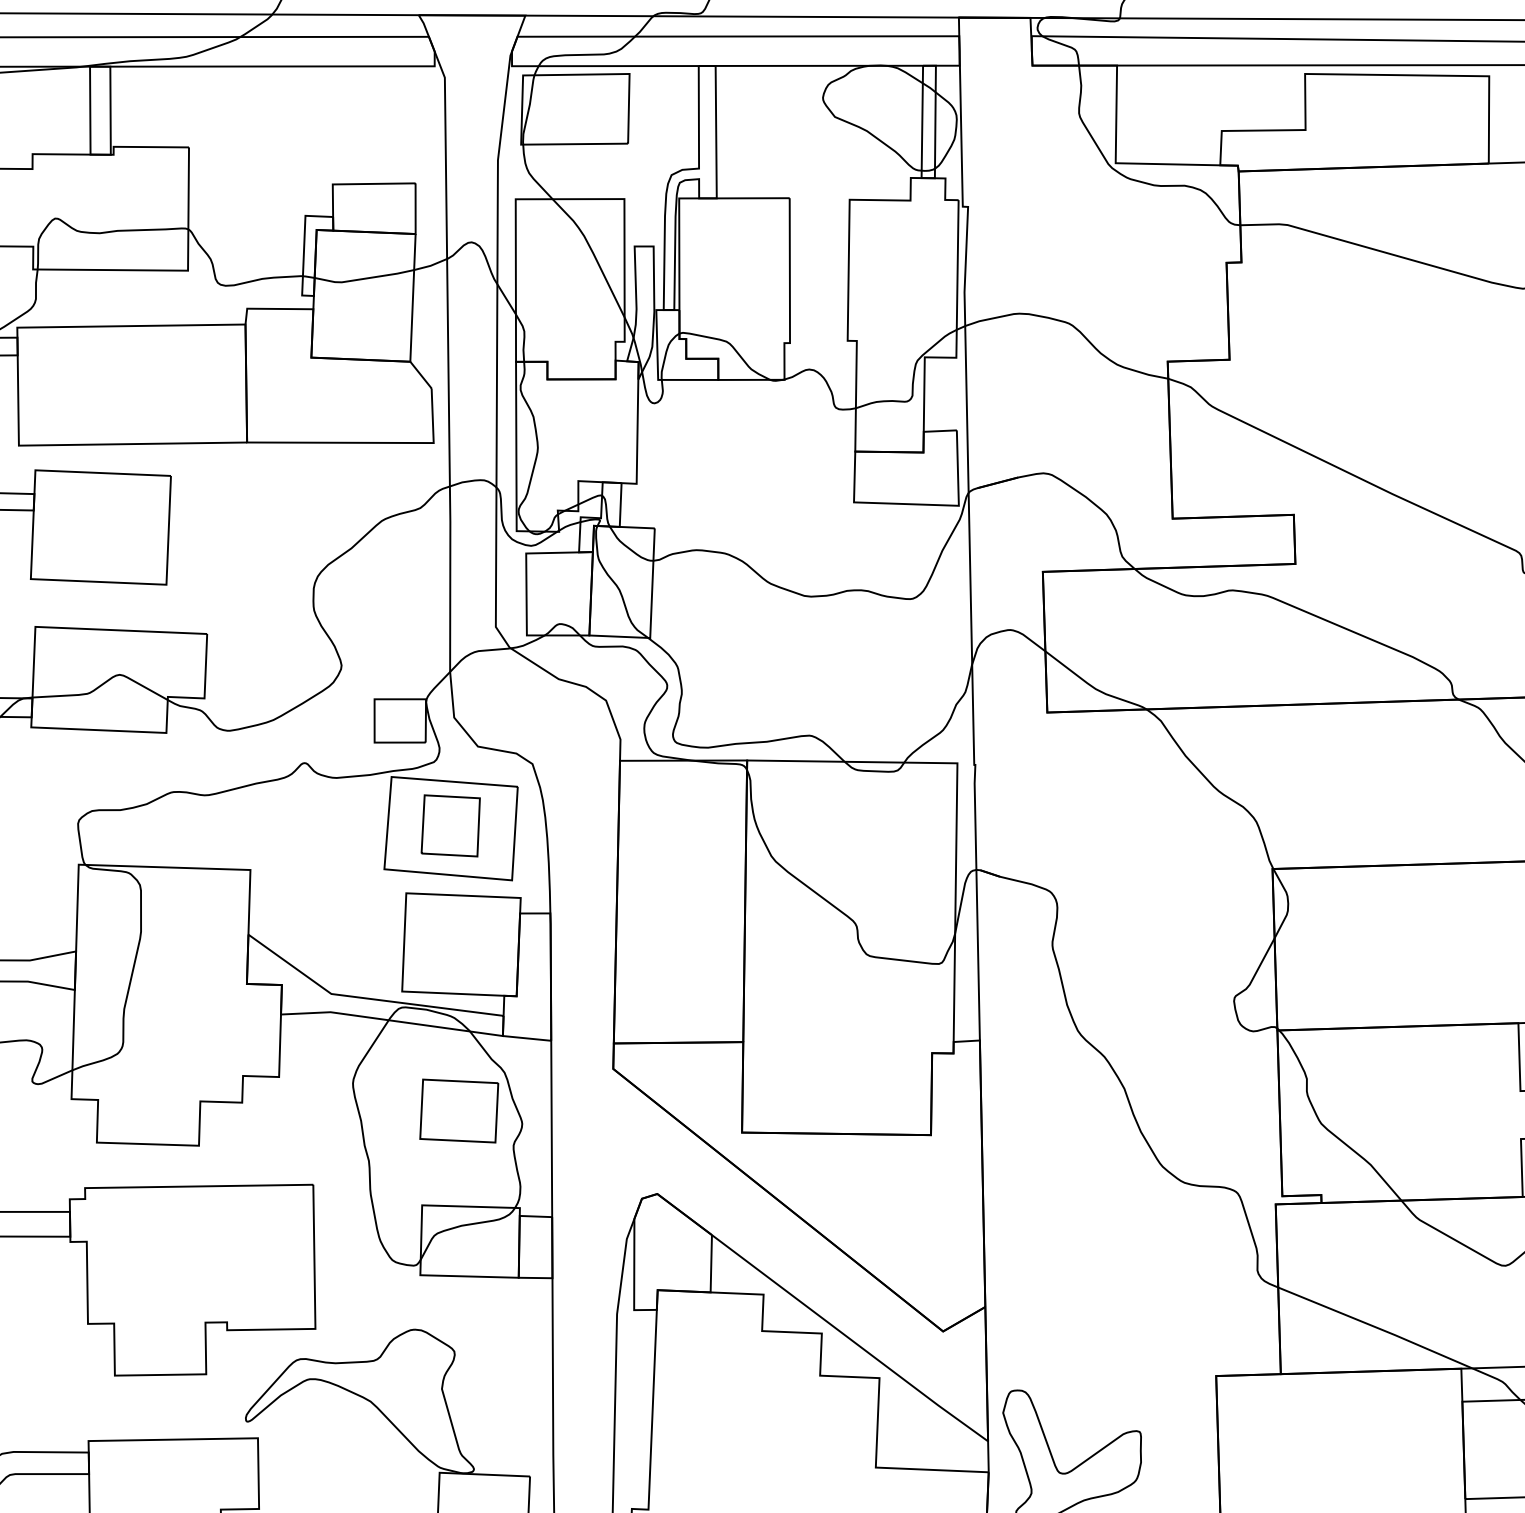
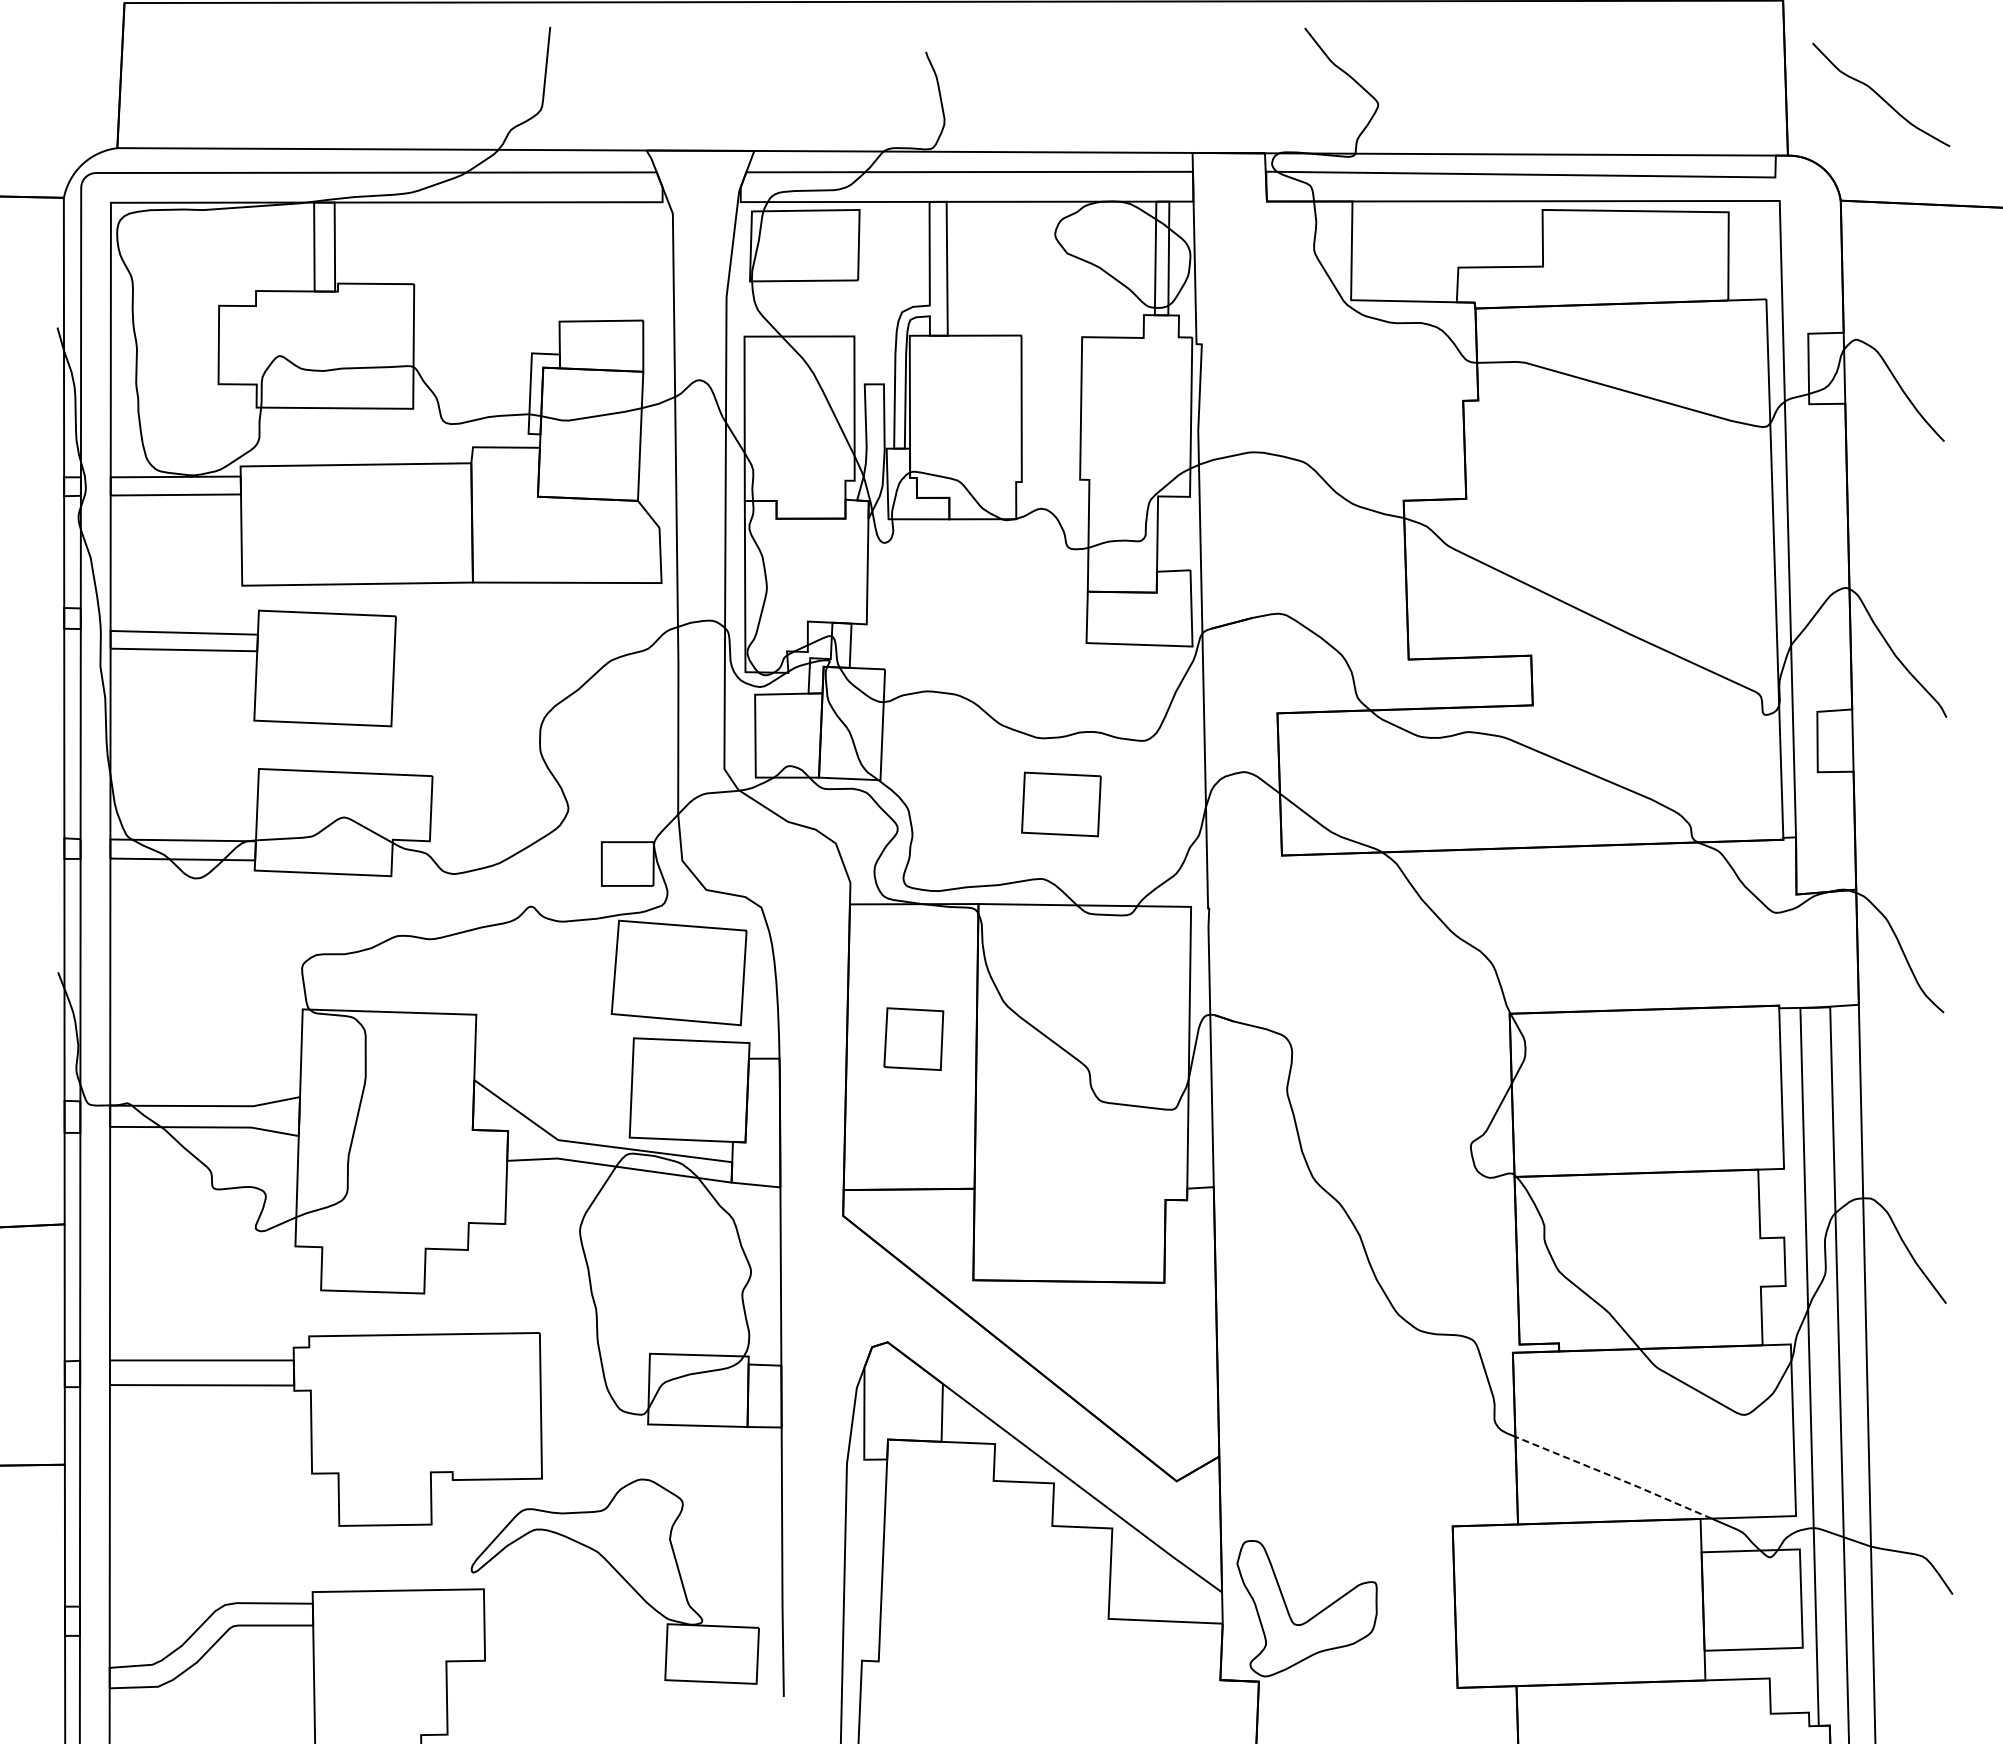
part: (450, 825) -> (913, 1038), moved
part: (459, 1111) -> (1061, 804), moved
line: (1376, 1327) -> (1614, 1477), solid -> dashed

